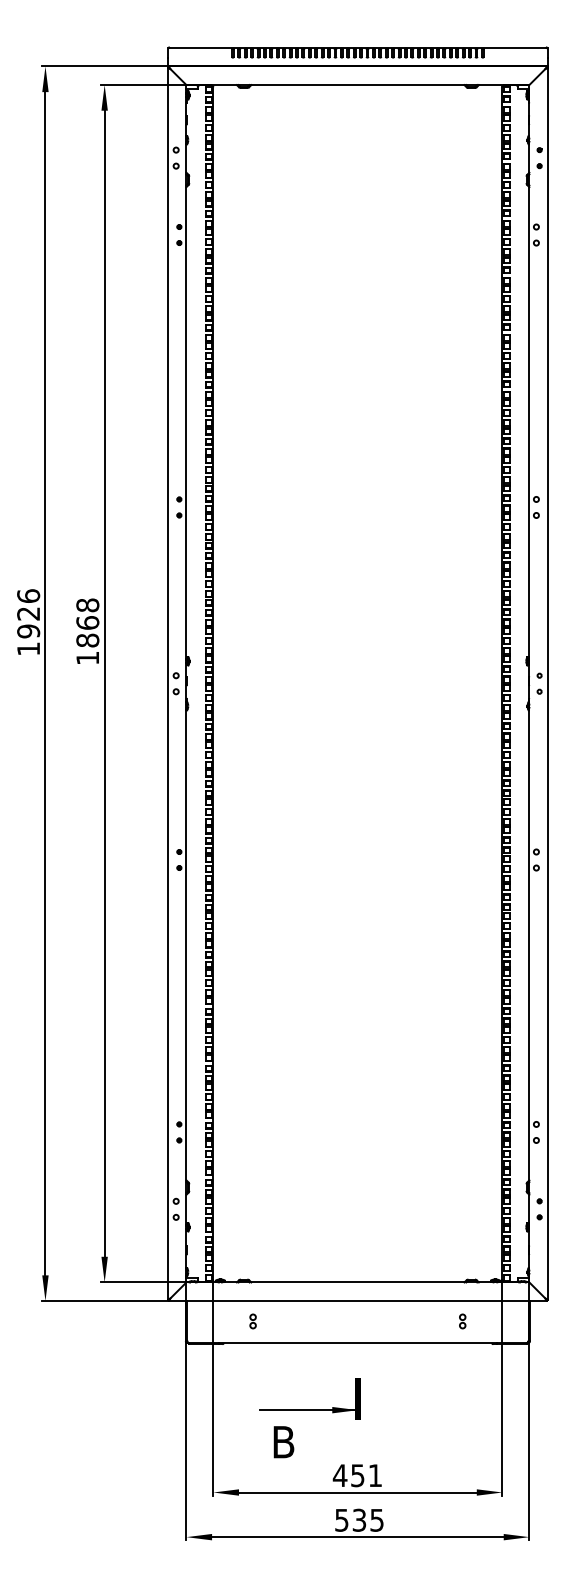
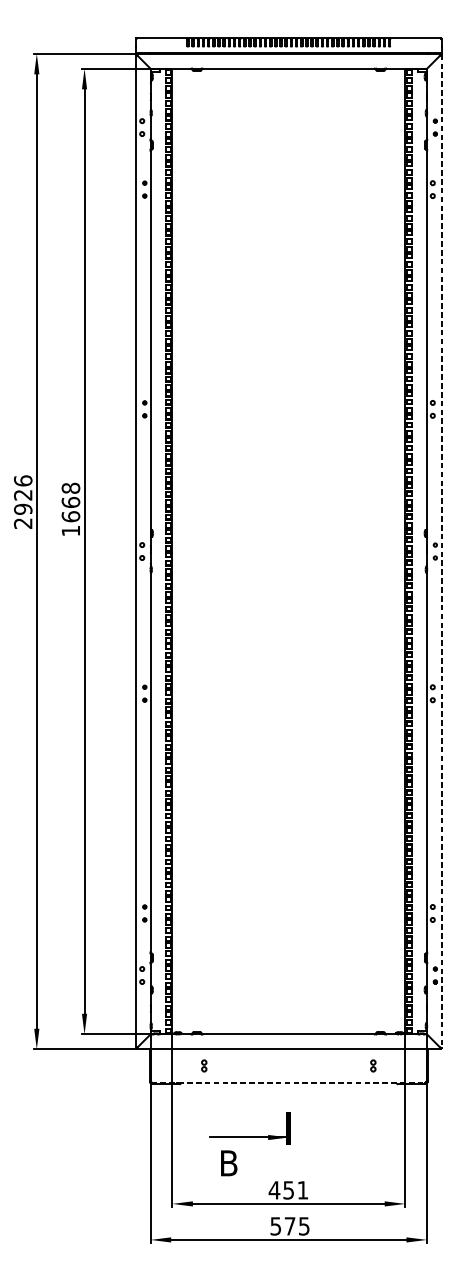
text: (87, 640) -> (70, 516), 1868 -> 1668
text: (28, 648) -> (23, 523), 1926 -> 2926
line: (547, 683) -> (441, 551), solid -> dashed
line: (358, 1342) -> (289, 1082), solid -> dashed
text: (359, 1519) -> (290, 1225), 535 -> 575

